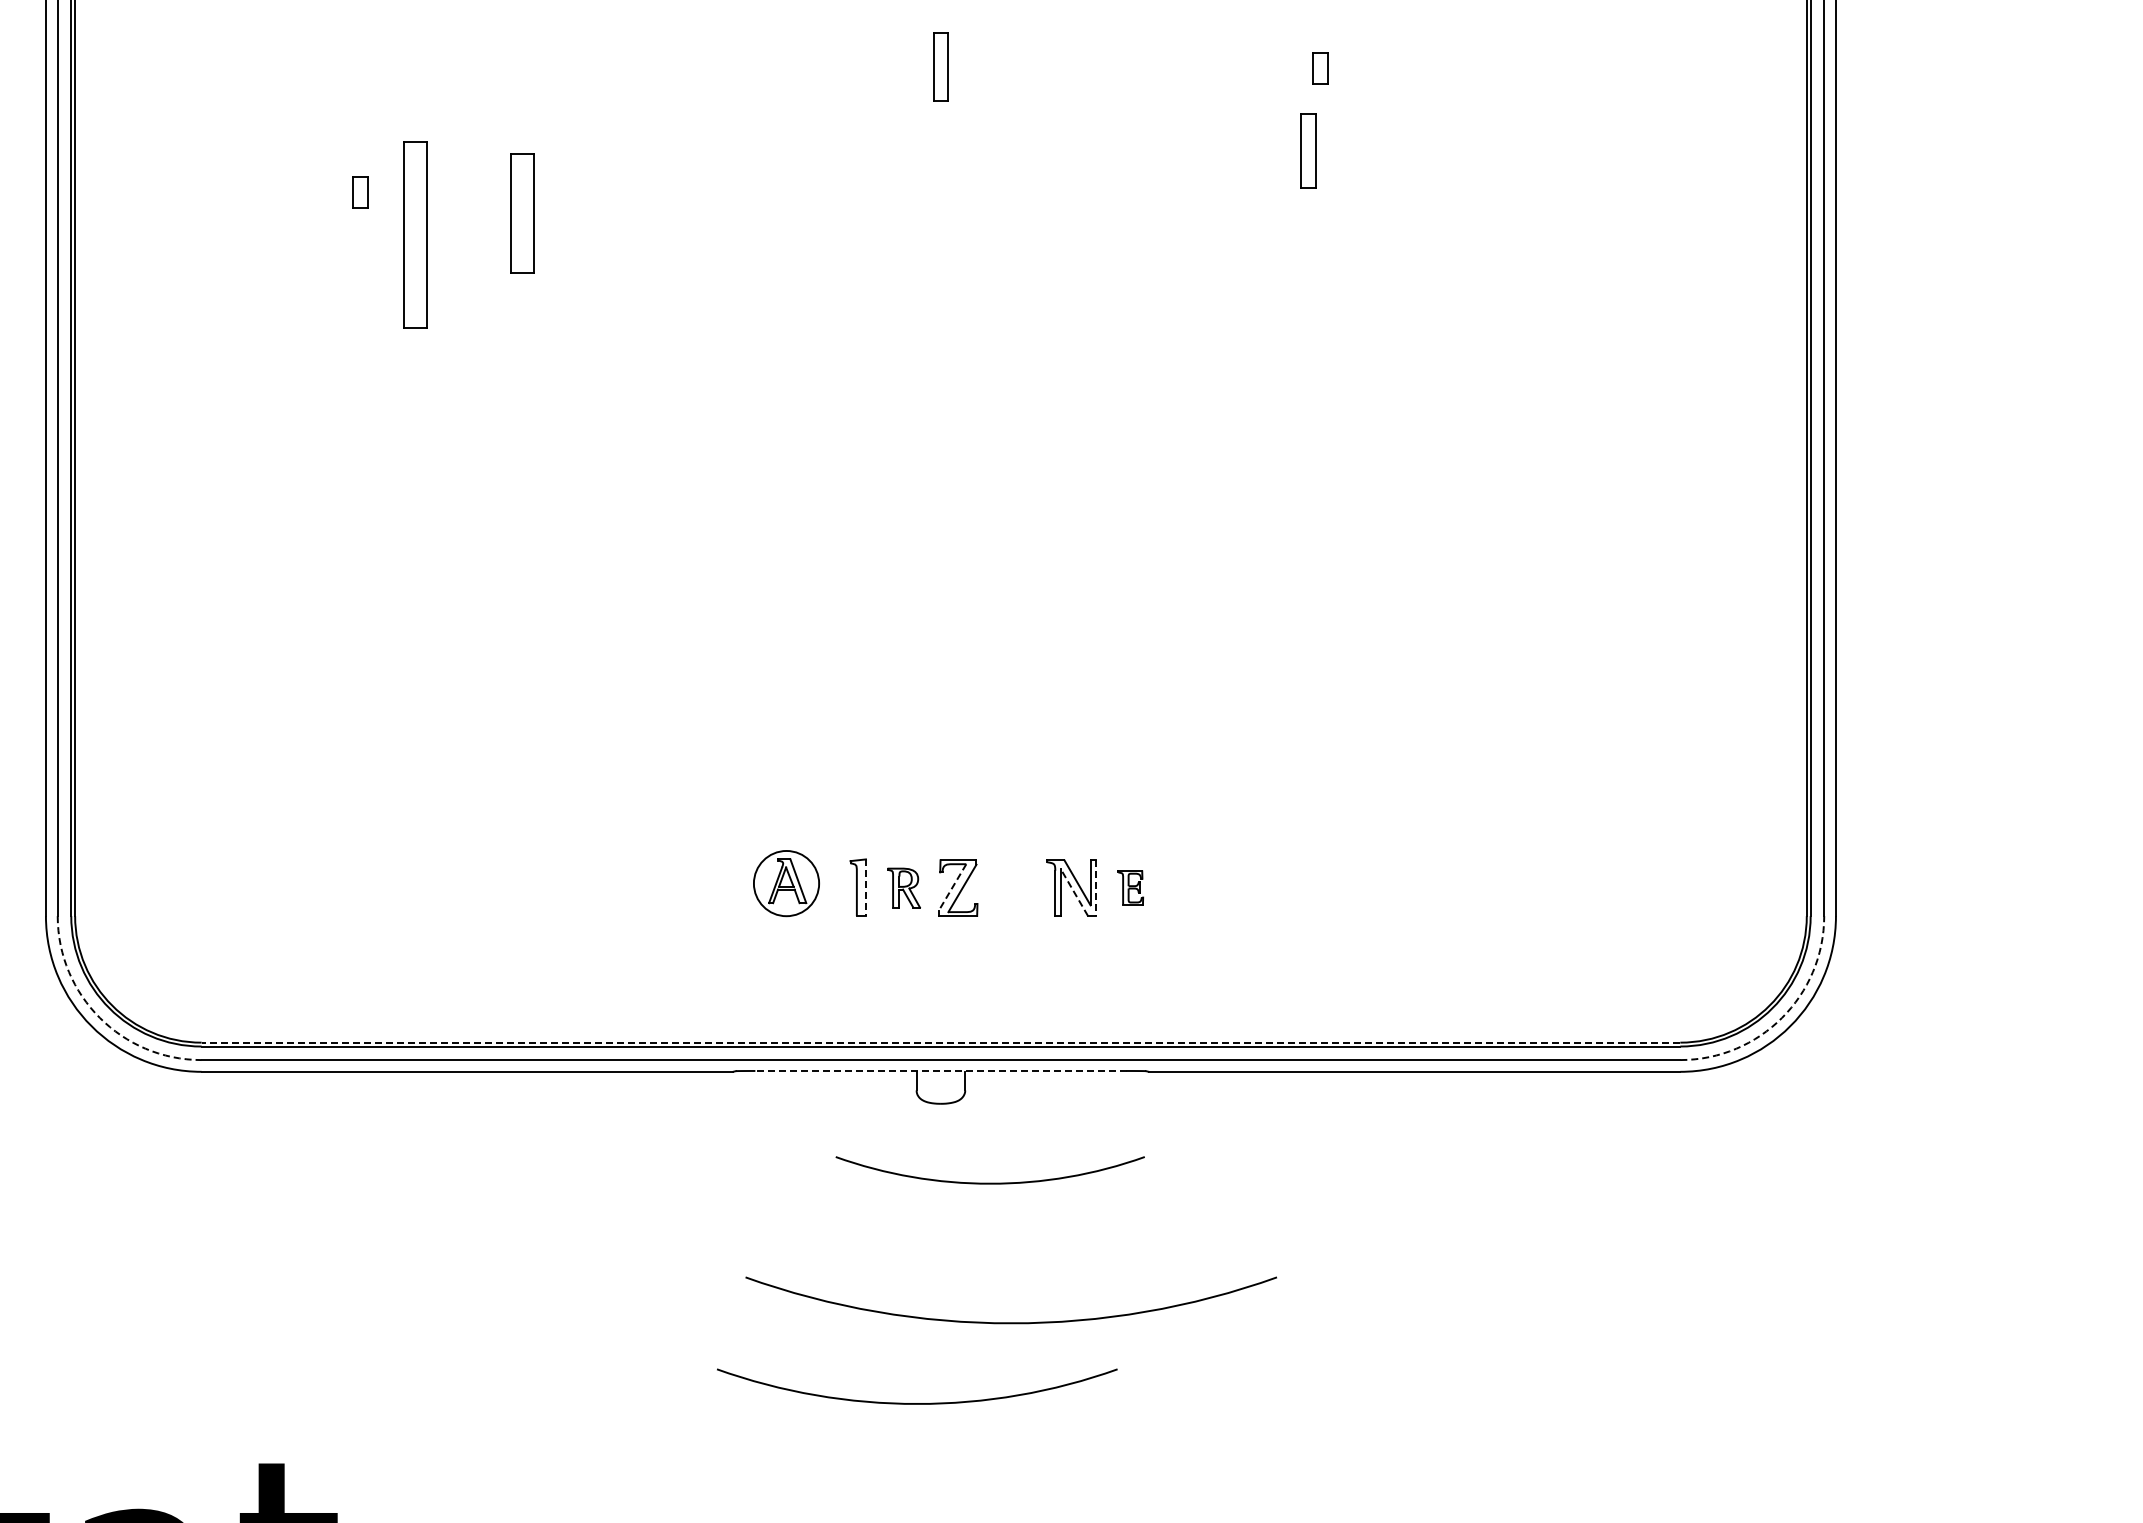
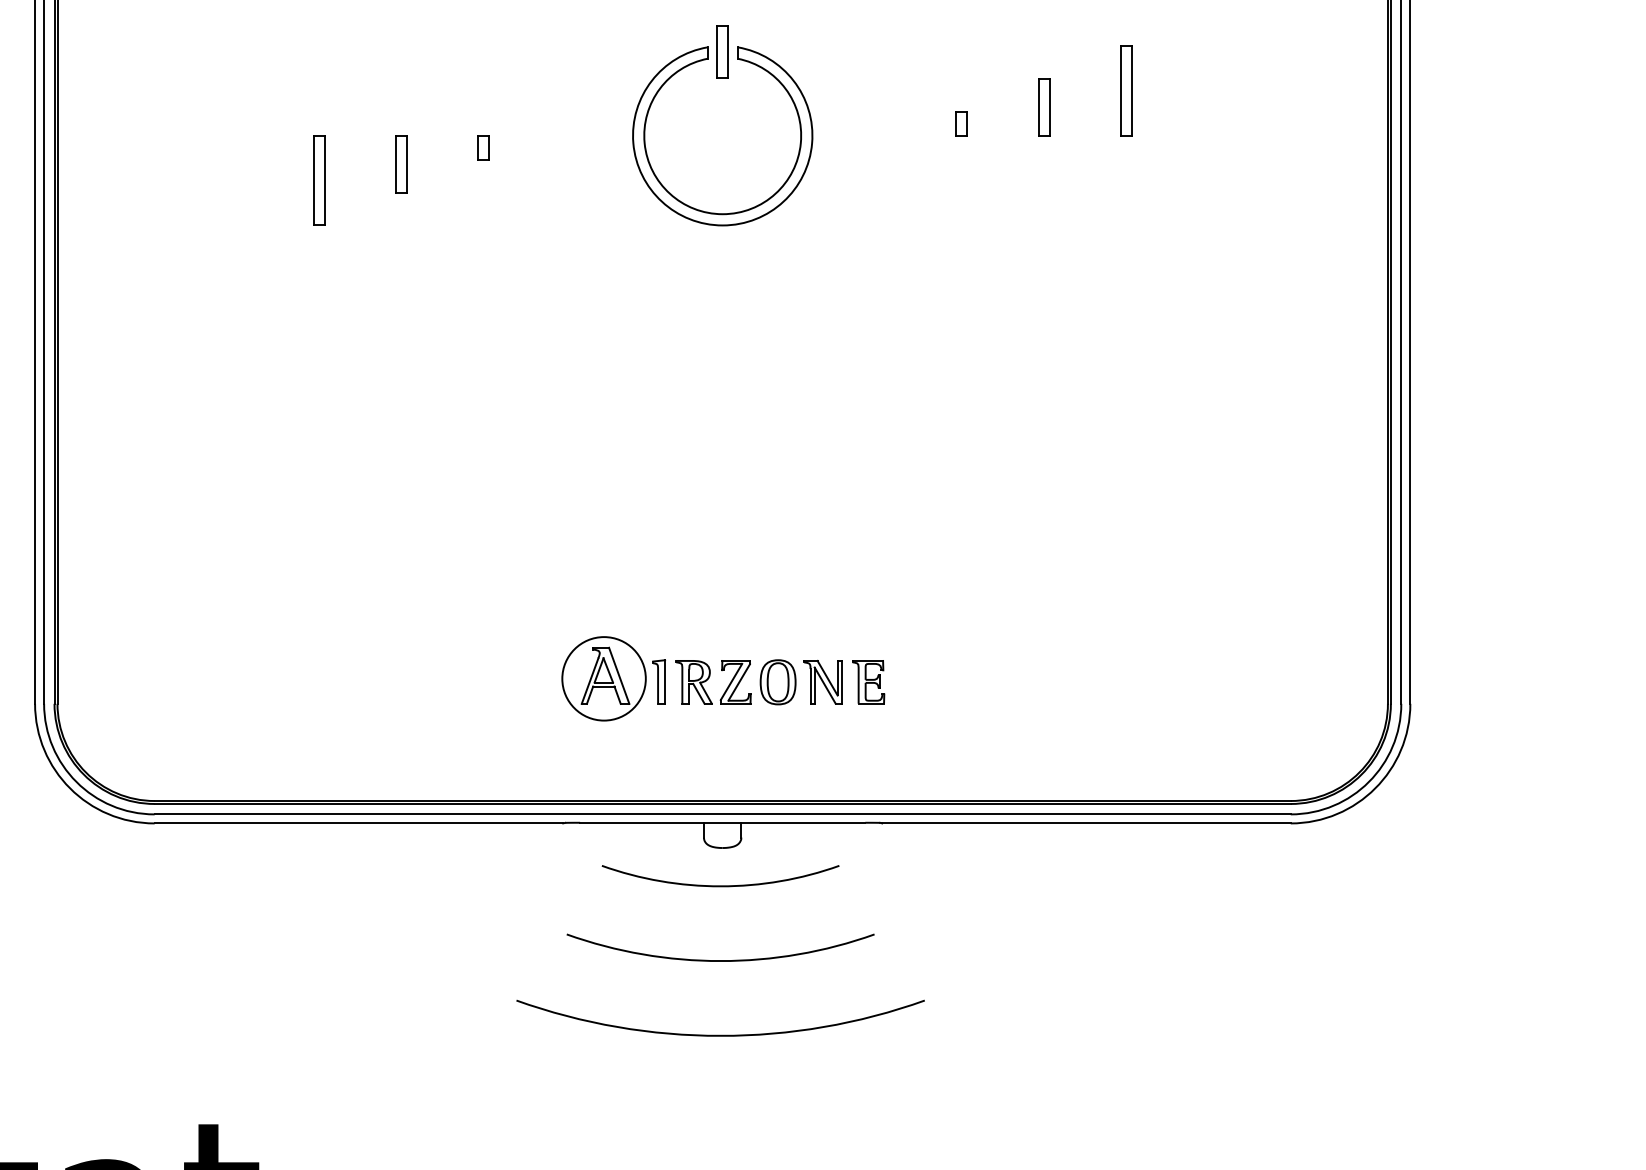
part: (1320, 68) -> (962, 124), moved
part: (1466, 118) -> (1126, 90), added
part: (1308, 150) -> (1044, 107), moved
part: (360, 192) -> (483, 147), moved
part: (522, 213) -> (401, 163), size x0.62
part: (415, 235) -> (318, 180), size x0.62
part: (886, 261) -> (680, 200), added
part: (786, 883) -> (604, 678), size x1.67
part: (903, 887) -> (693, 681), size x1.43
part: (1012, 887) -> (777, 681), added
part: (1130, 887) -> (868, 681), size x1.67
line: (865, 888) -> (664, 682), dashed -> solid
line: (952, 888) -> (731, 682), dashed -> solid
line: (1095, 888) -> (841, 682), dashed -> solid
line: (1074, 892) -> (825, 685), dashed -> solid
arc: (99, 1017) -> (76, 781), dashed -> solid
arc: (1782, 1017) -> (1369, 781), dashed -> solid
line: (940, 1042) -> (722, 800), dashed -> solid
line: (940, 1070) -> (722, 822), dashed -> solid
arc: (989, 1182) -> (720, 885), moved
arc: (1010, 1322) -> (720, 1035), moved
arc: (917, 1403) -> (720, 960), moved

